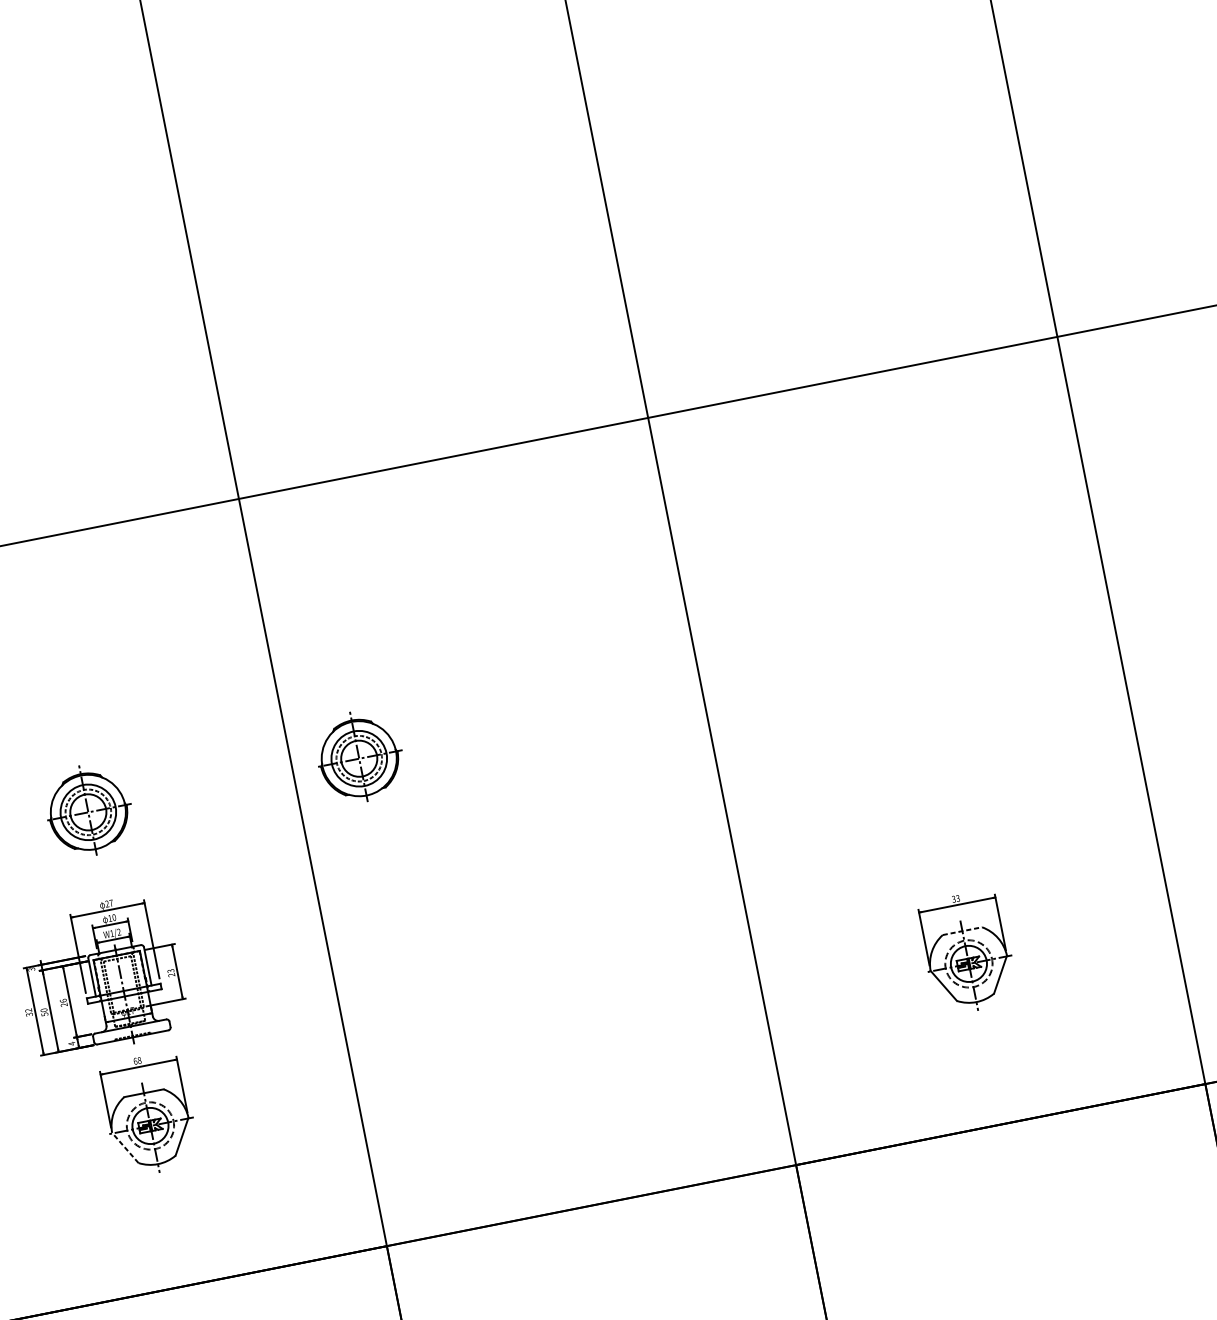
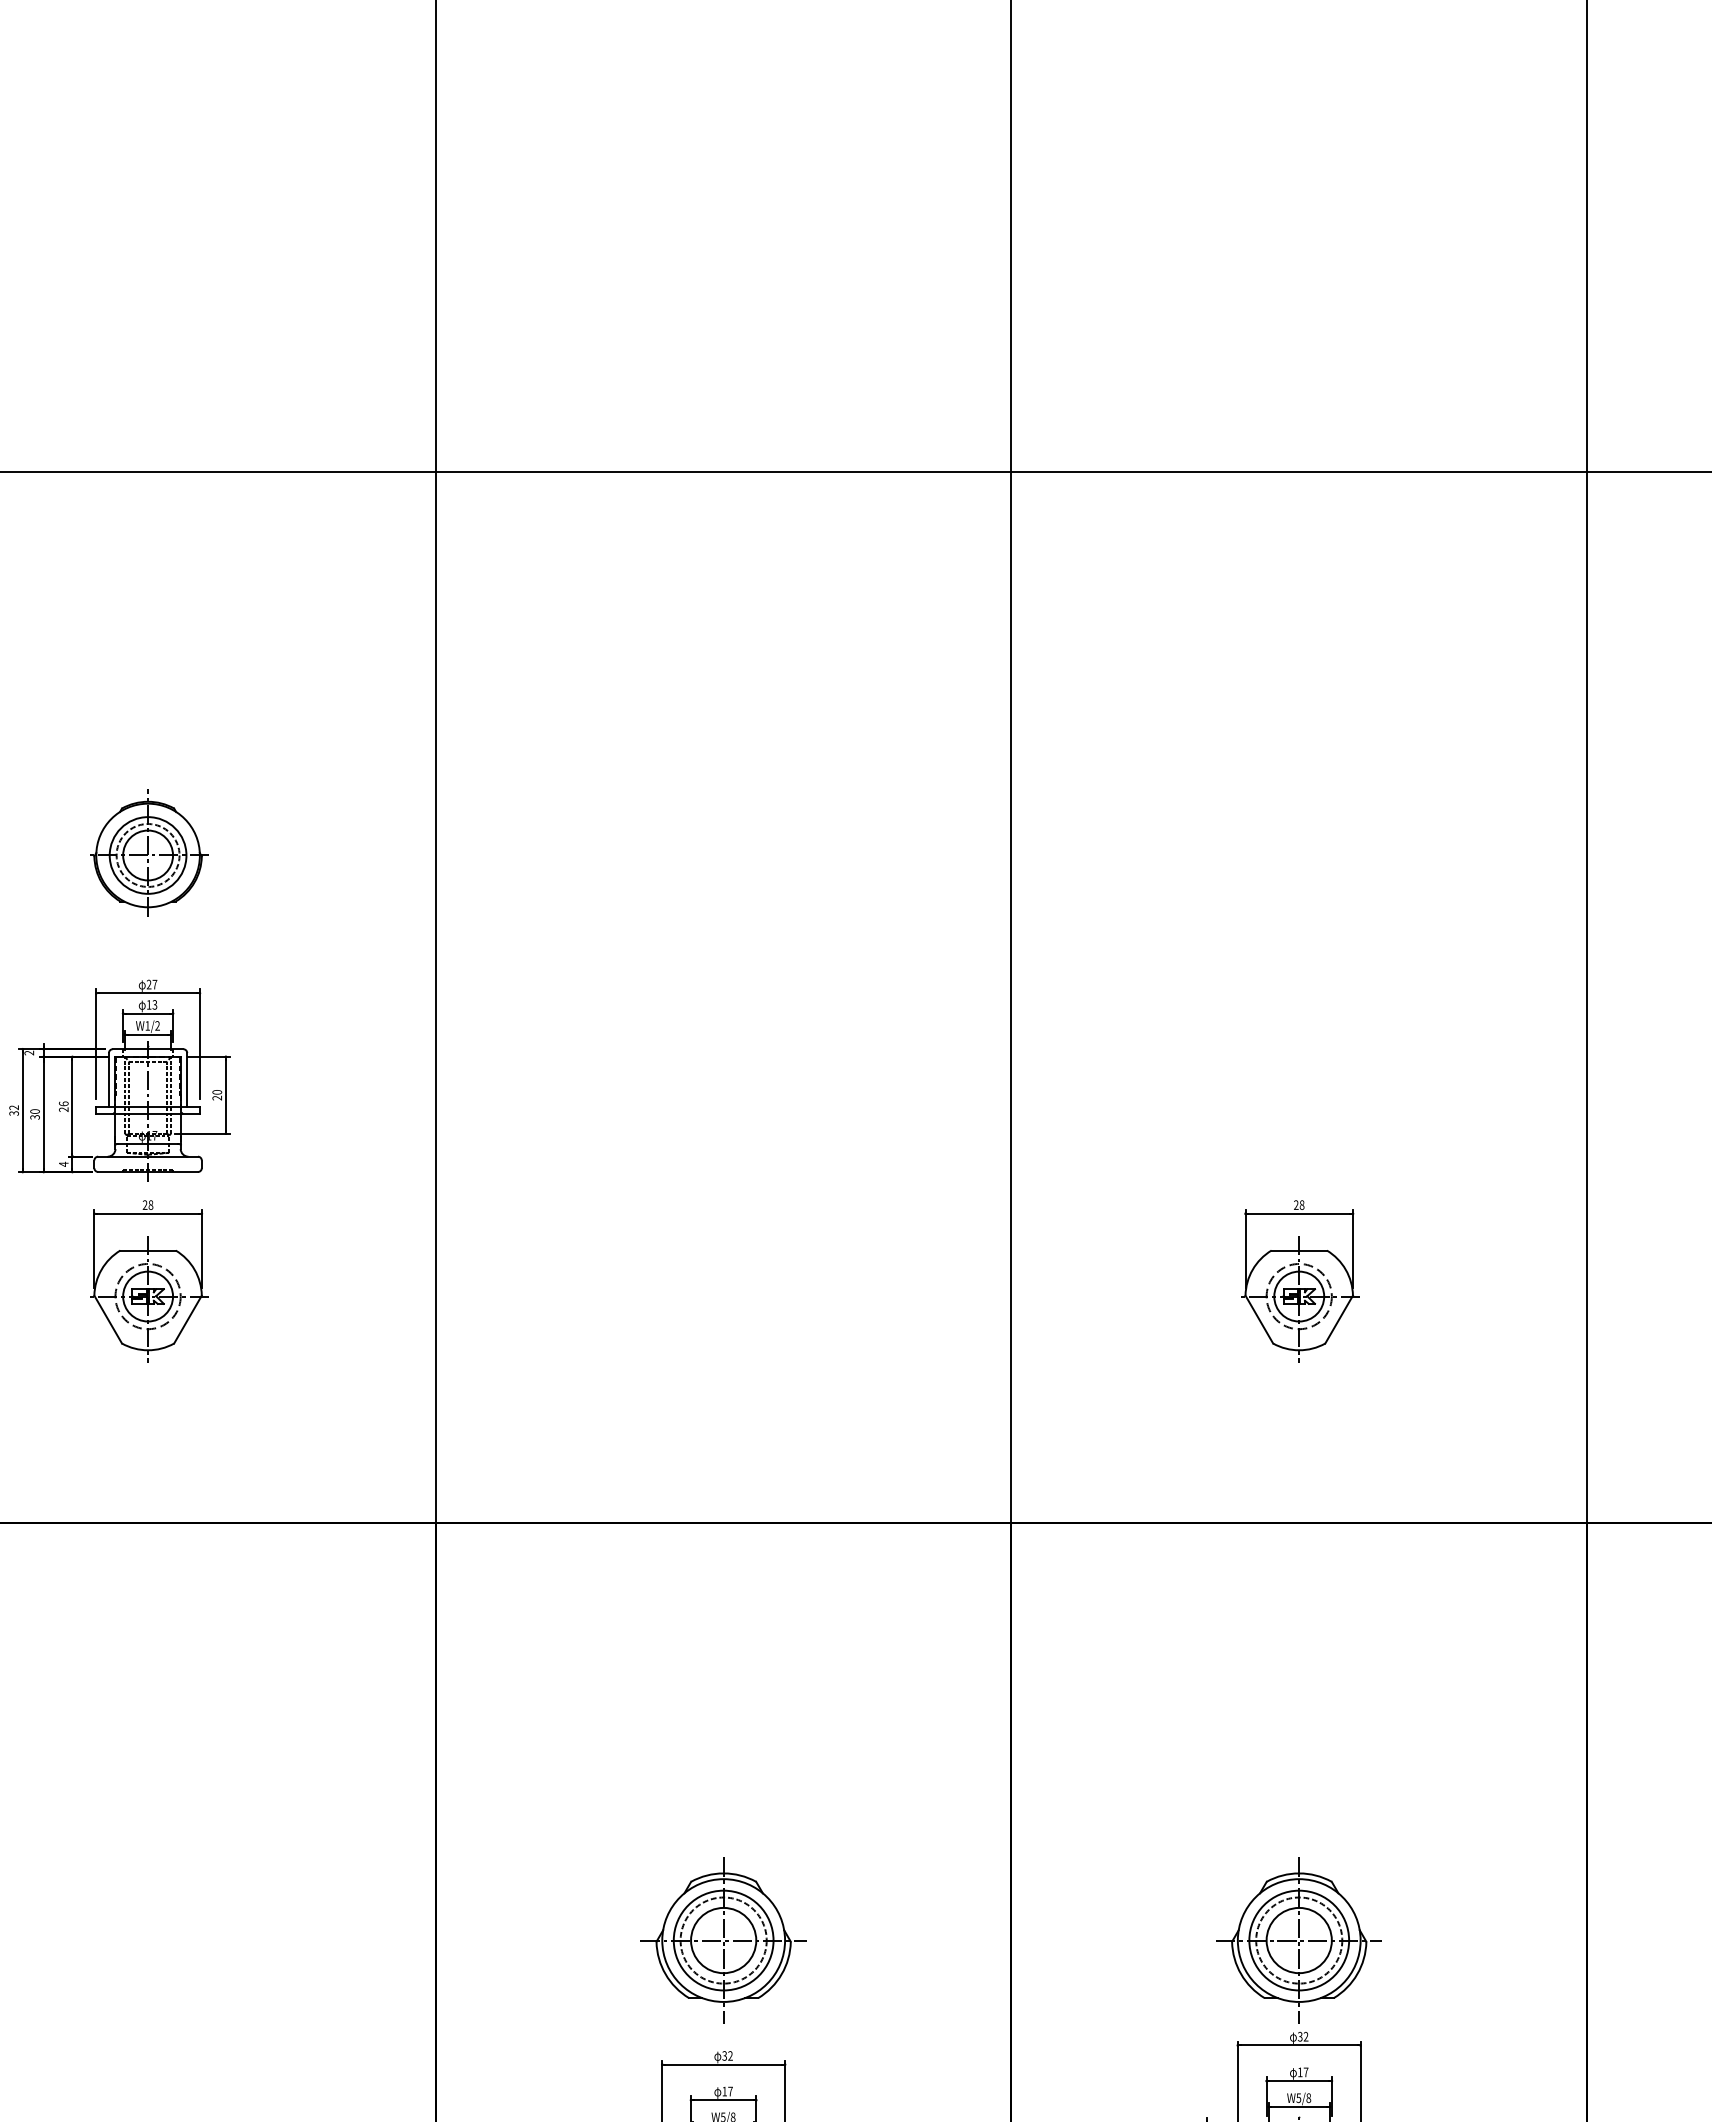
part: (359, 756) -> (530, 852), removed
text: (956, 898) -> (1299, 1204), 33 -> 28
text: (113, 917) -> (154, 1004), 10 -> 13
line: (962, 931) -> (1299, 1250), dashed -> solid
text: (31, 969) -> (29, 1052), 3 -> 2
text: (170, 971) -> (216, 1092), 23 -> 20
text: (44, 1014) -> (34, 1117), 50 -> 30
text: (134, 1061) -> (144, 1204), 68 -> 28
line: (125, 1147) -> (108, 1319), dashed -> solid

